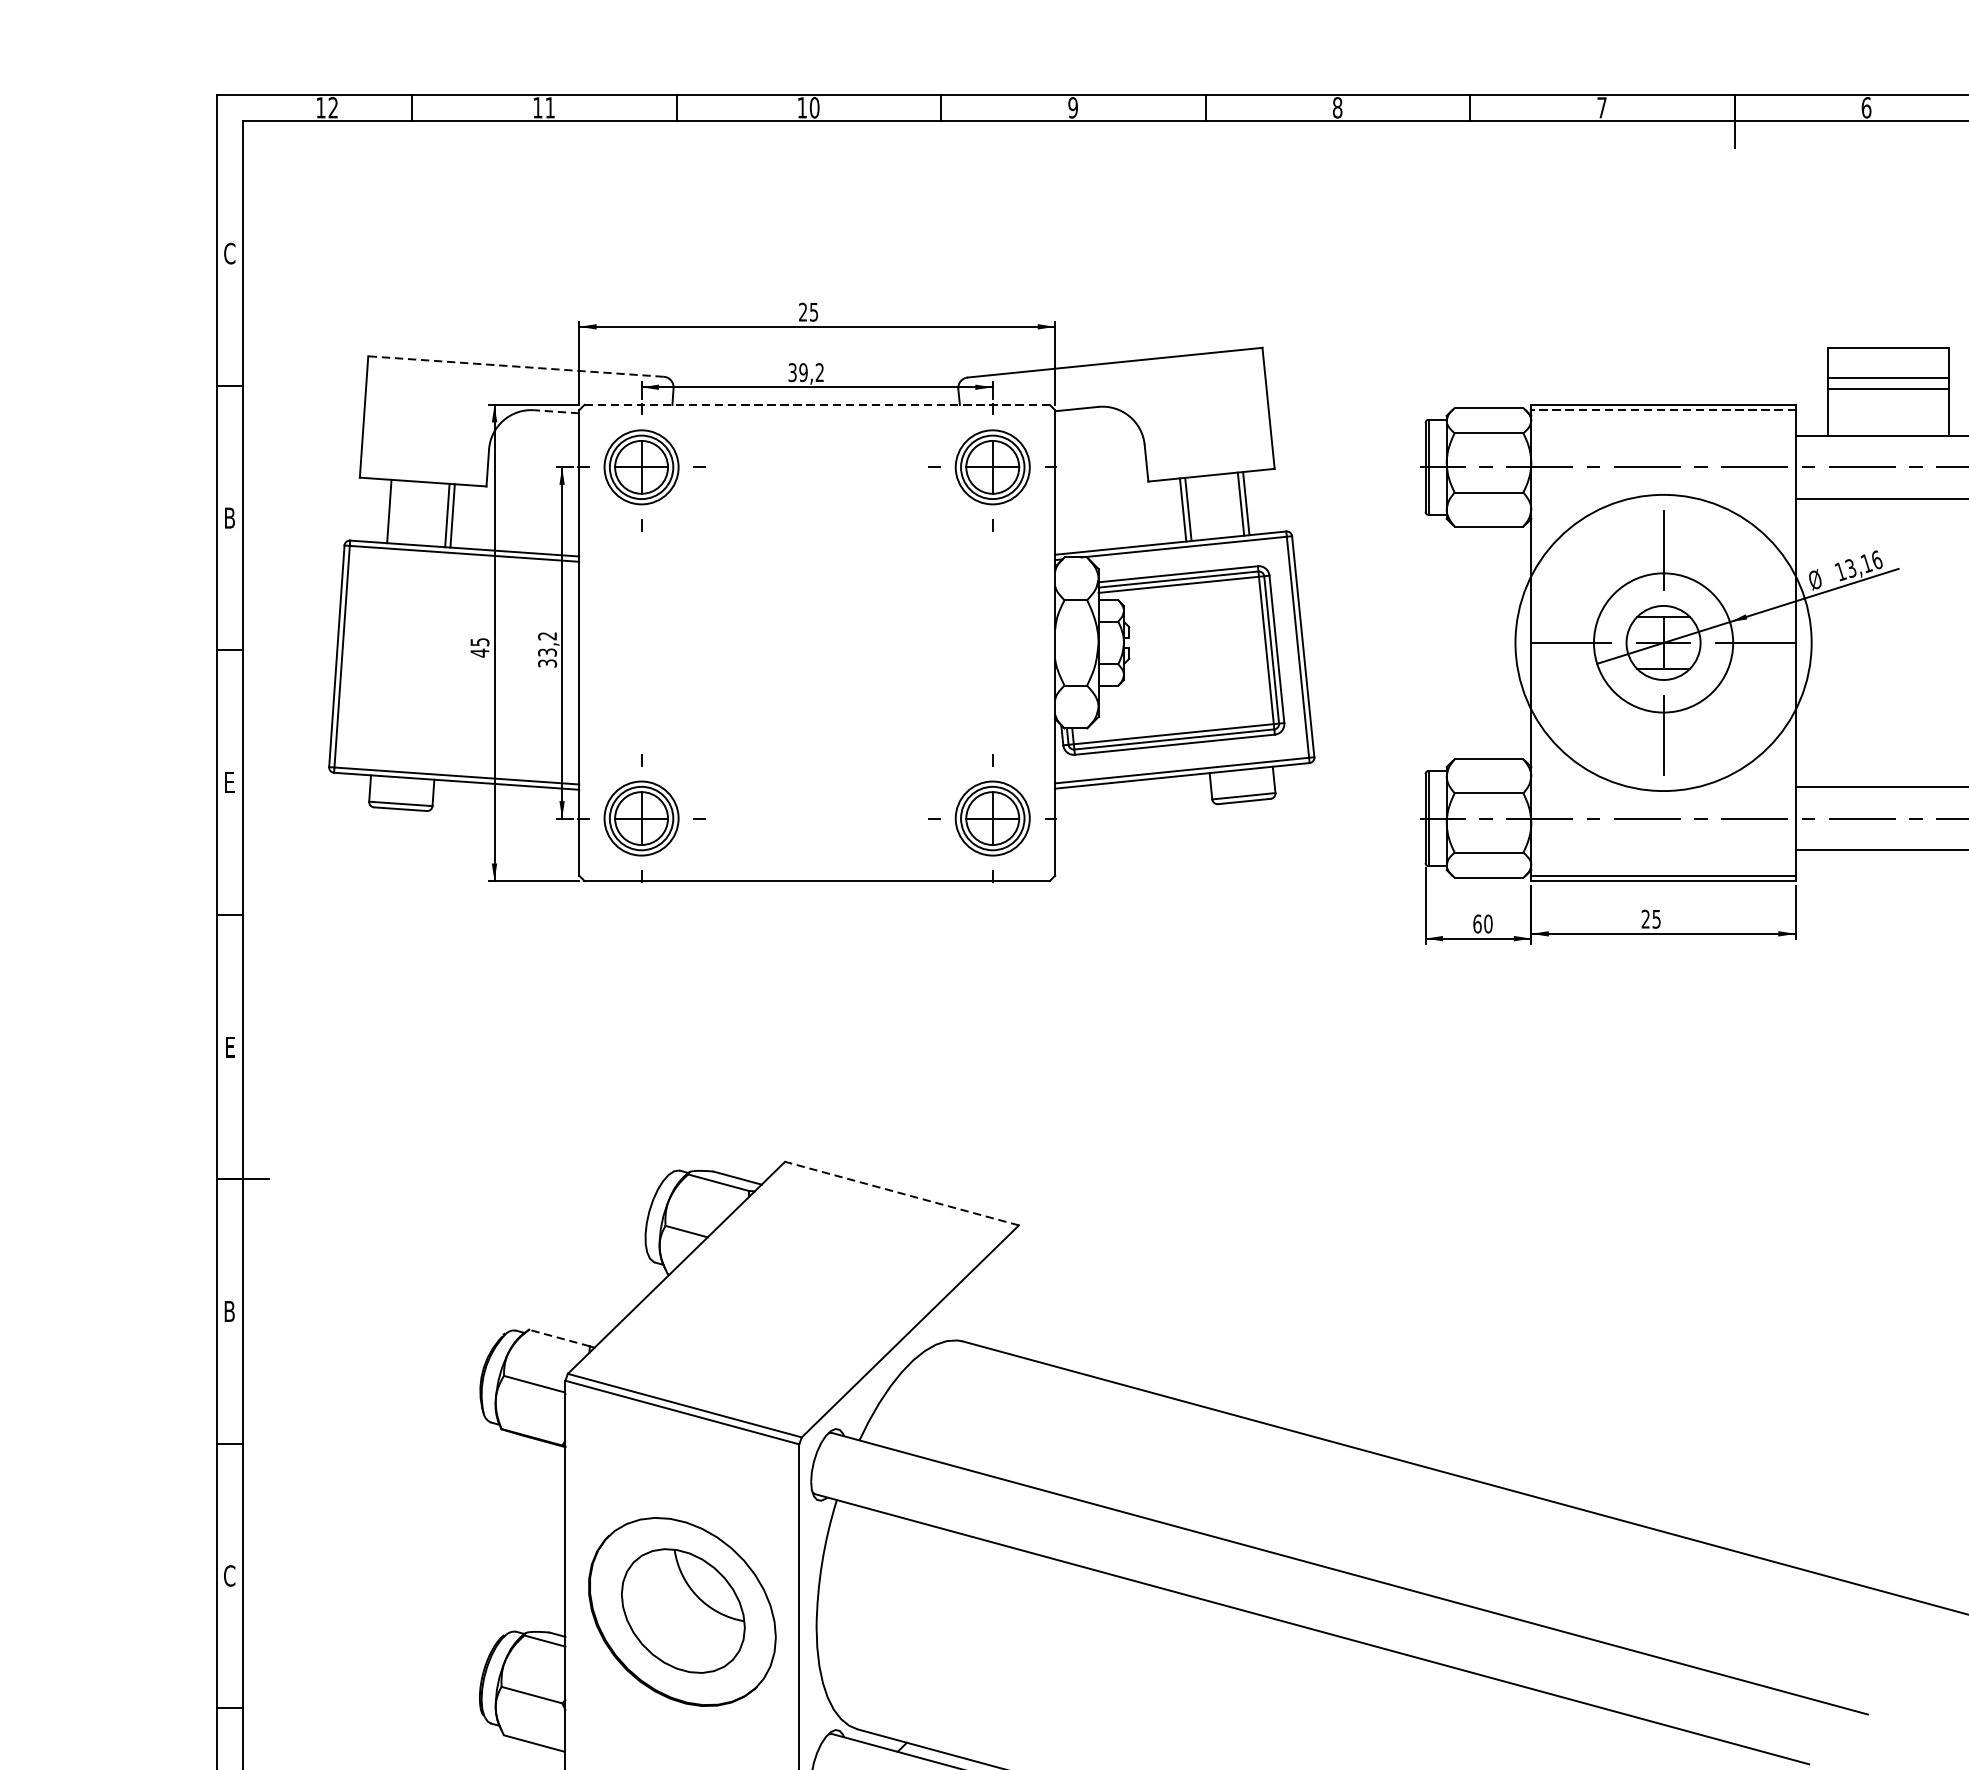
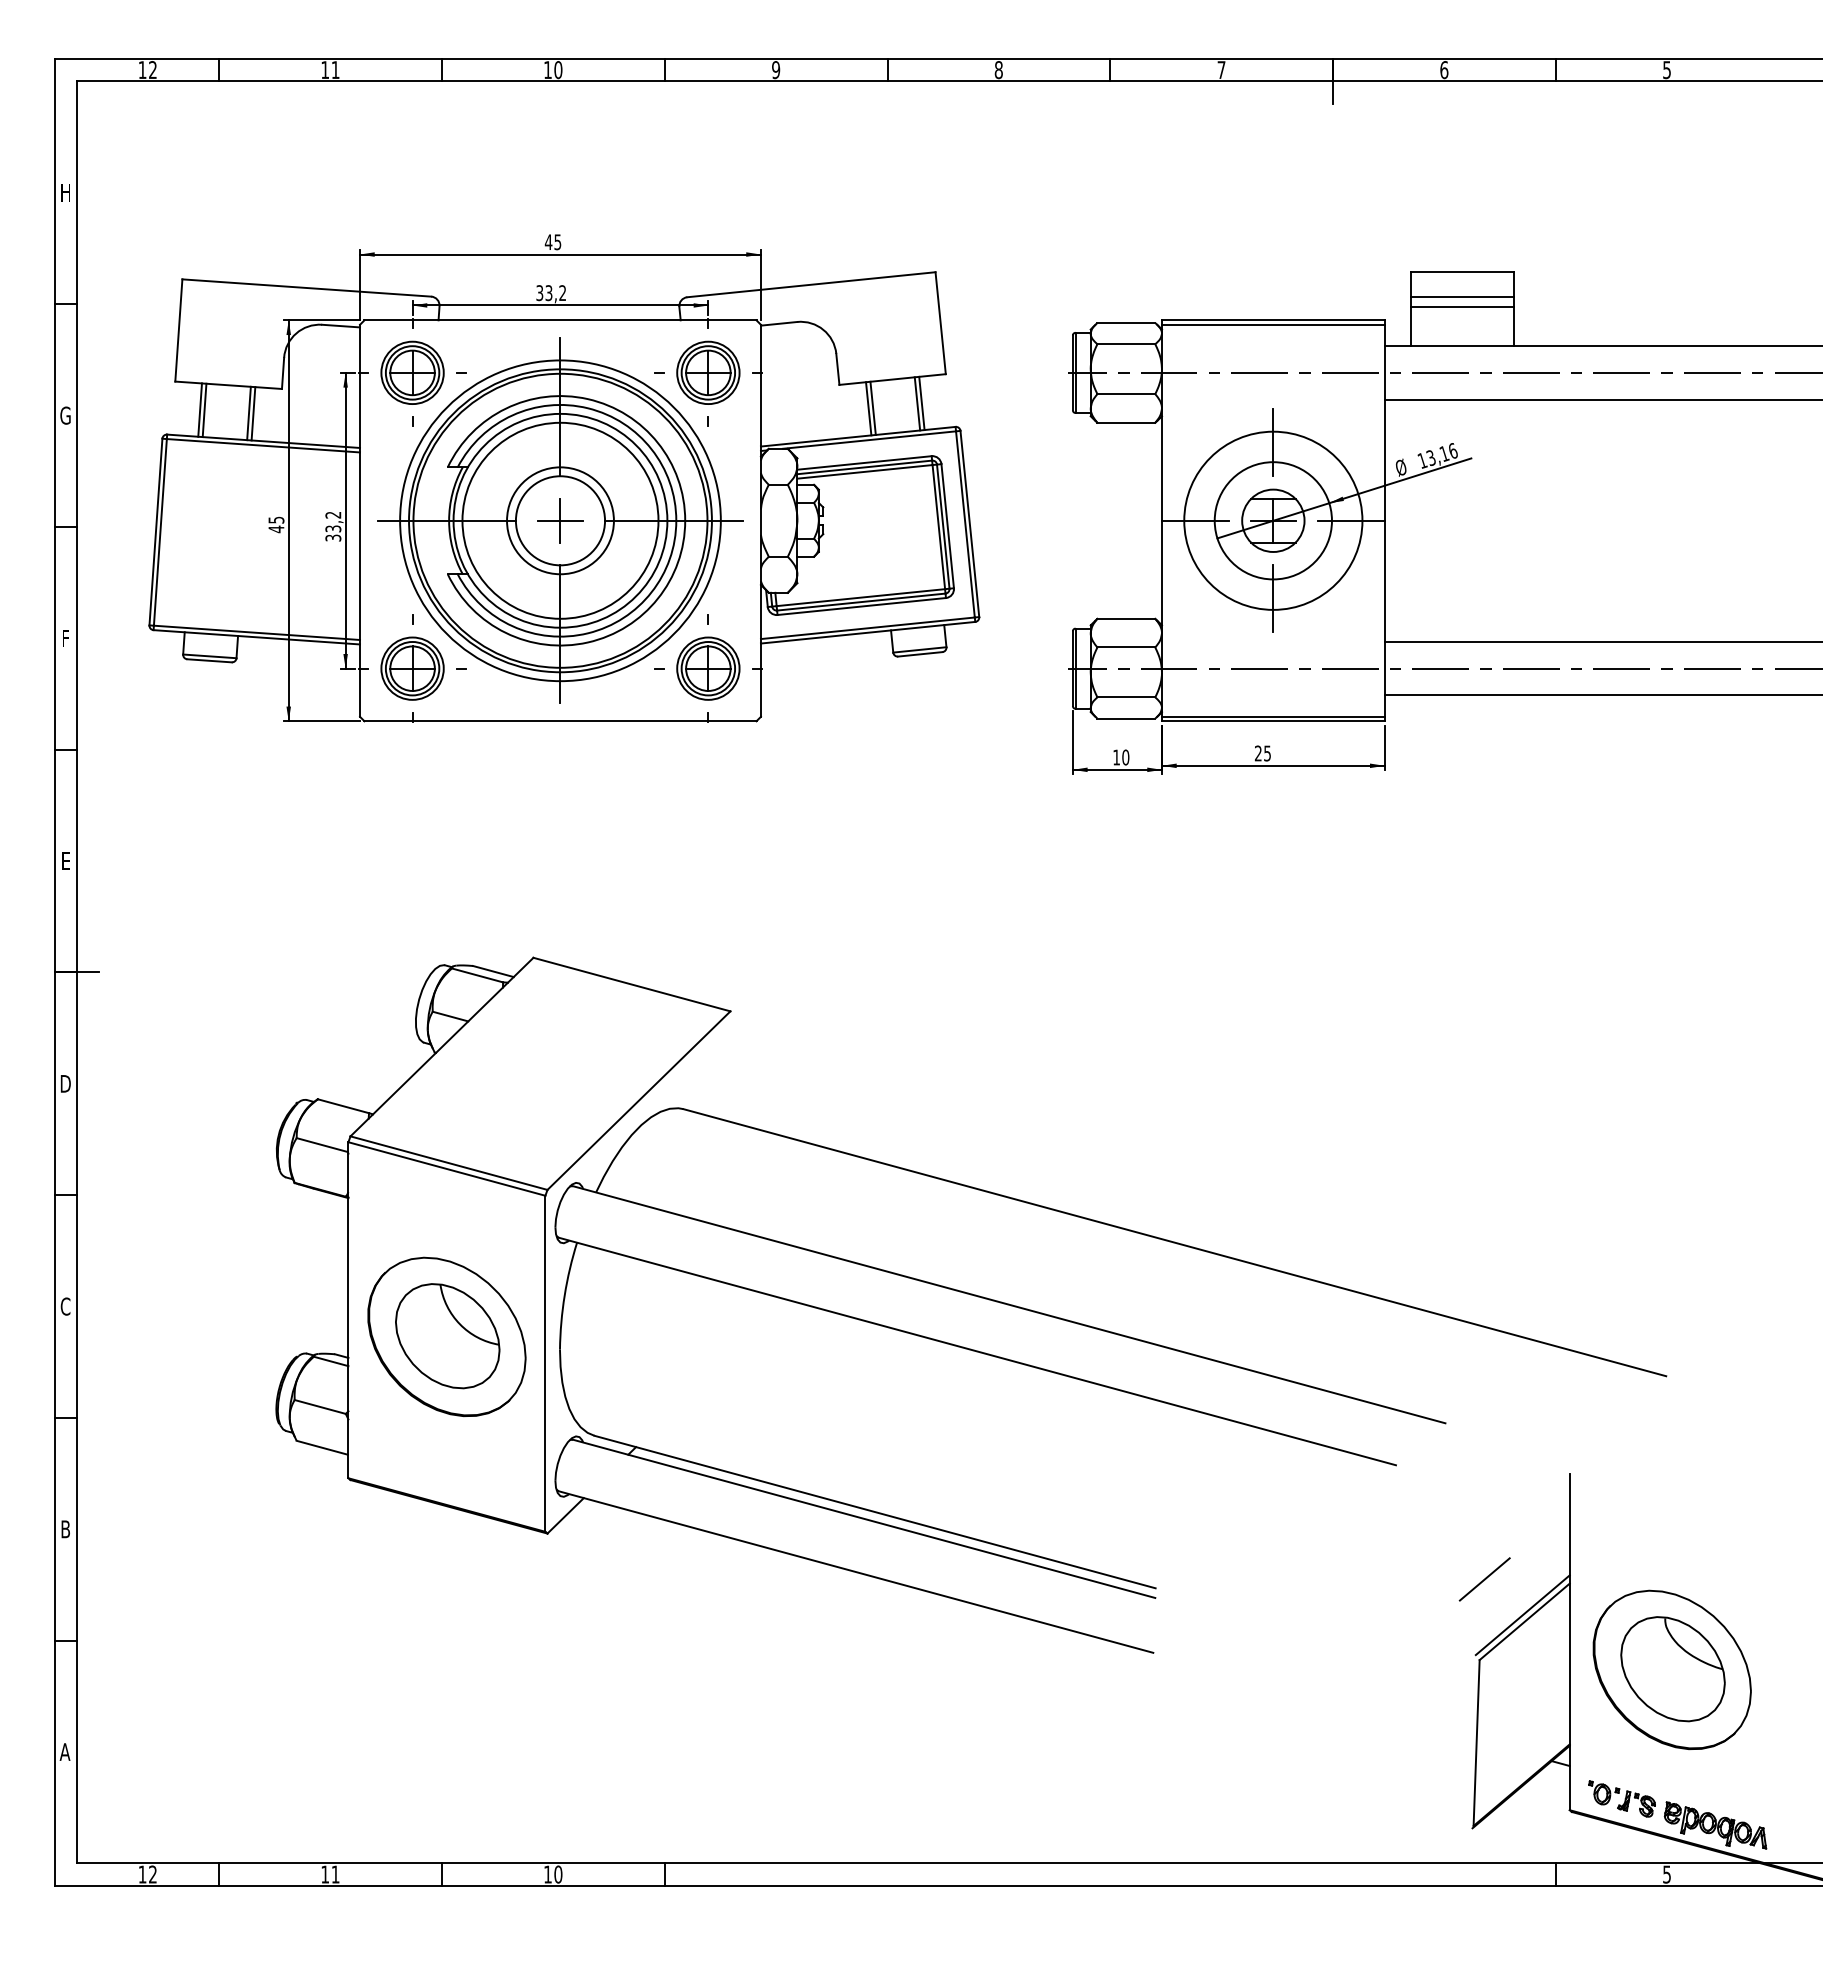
text: (229, 253) -> (65, 192), C -> H
text: (802, 311) -> (548, 241), 25 -> 45
line: (515, 367) -> (306, 288), dashed -> solid
text: (802, 371) -> (548, 292), 39,2 -> 33,2
line: (817, 405) -> (560, 320), dashed -> solid
line: (1662, 409) -> (1272, 324), dashed -> solid
line: (557, 412) -> (341, 326), dashed -> solid
line: (394, 511) -> (204, 410), added
text: (229, 517) -> (65, 415), B -> G
part: (817, 642) -> (560, 520), added
circle: (1663, 642) -> (1273, 520), size x0.71
text: (229, 782) -> (65, 638), E -> F
text: (1477, 923) -> (1116, 757), 60 -> 10
line: (901, 1193) -> (631, 984), dashed -> solid
text: (229, 1311) -> (65, 1083), B -> D
line: (559, 1338) -> (343, 1106), dashed -> solid

